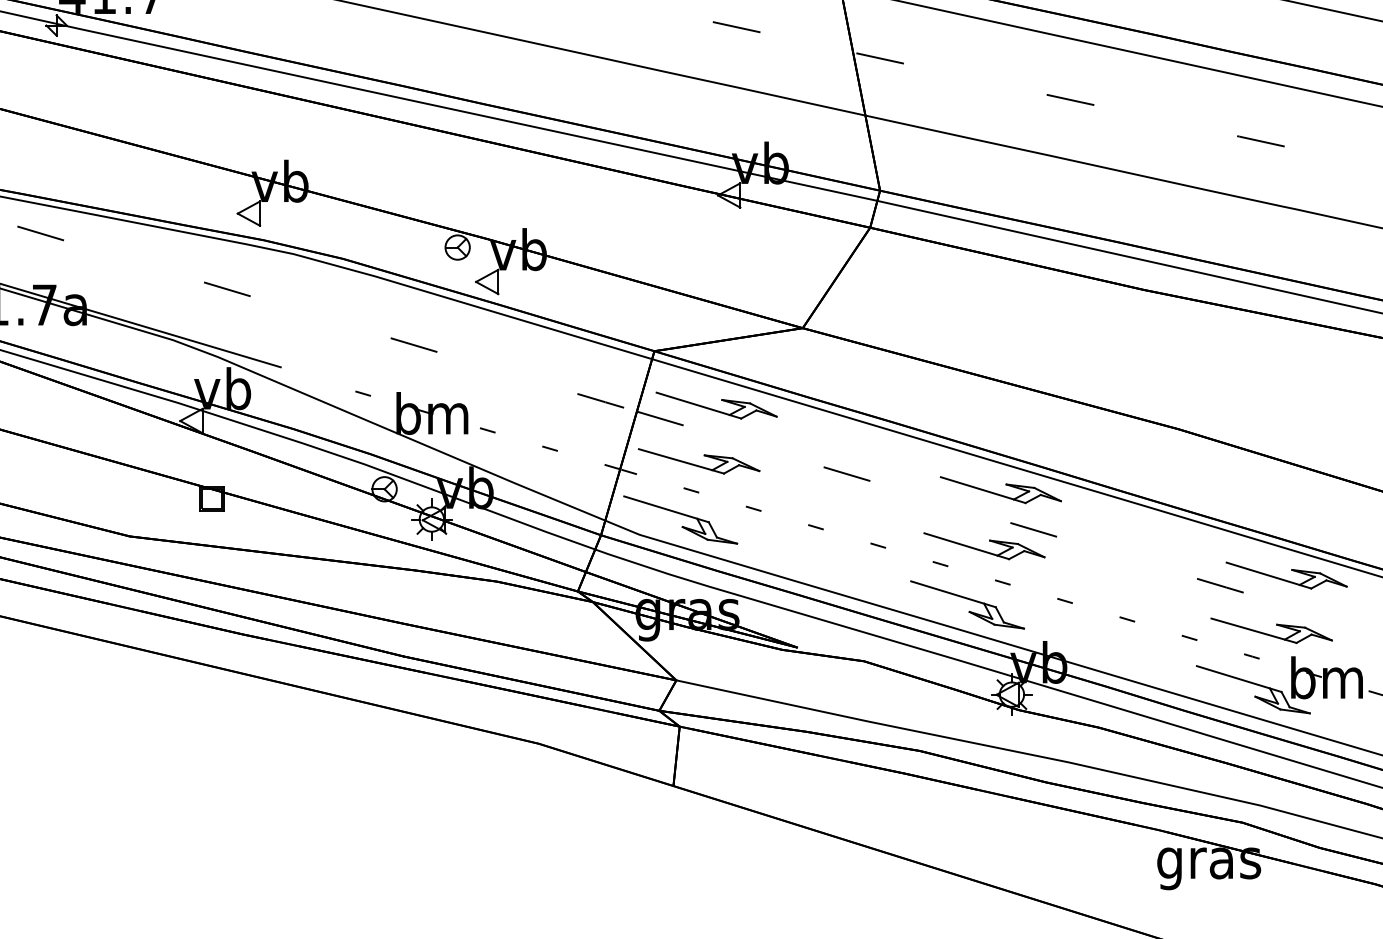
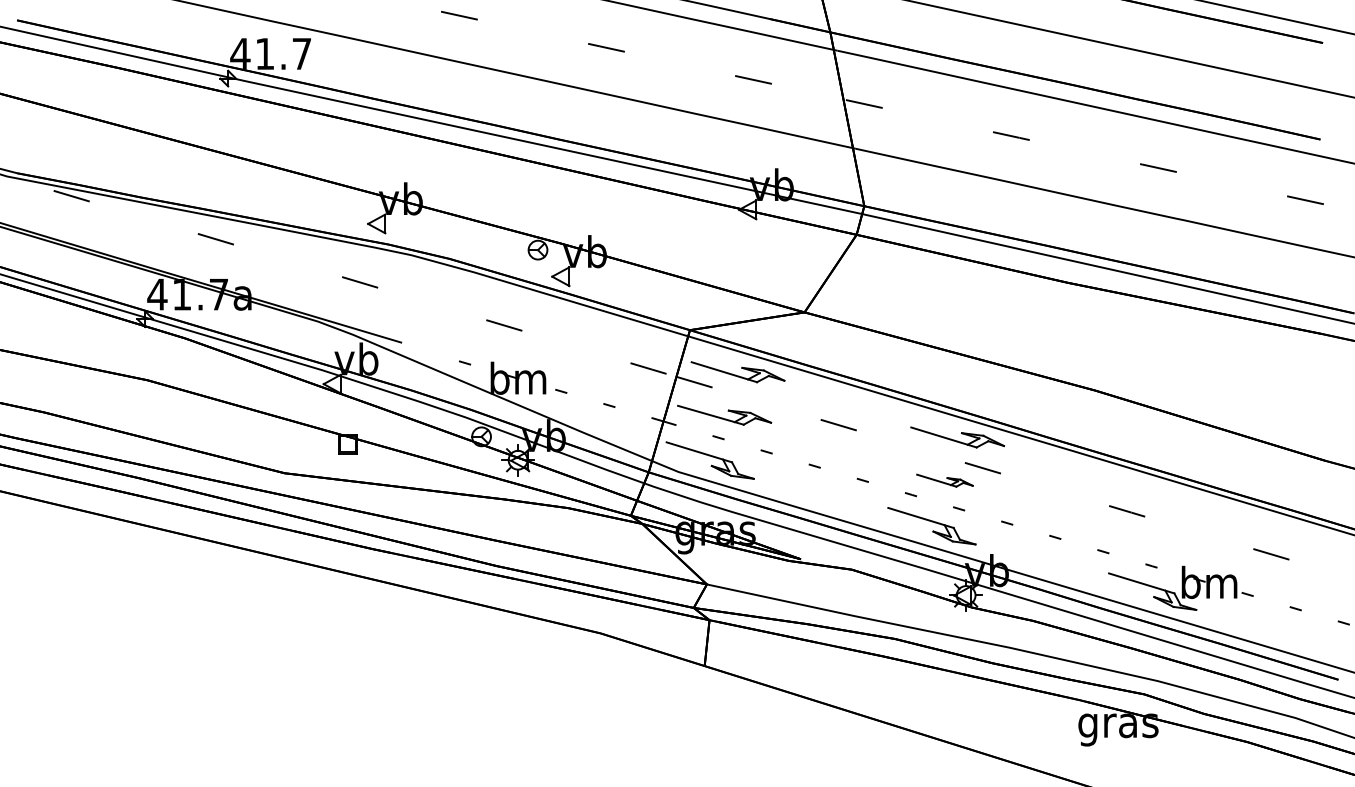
part: (983, 545) -> (944, 480), size x0.6
part: (1286, 575) -> (1178, 503), removed
part: (1271, 629) -> (1166, 545), removed

